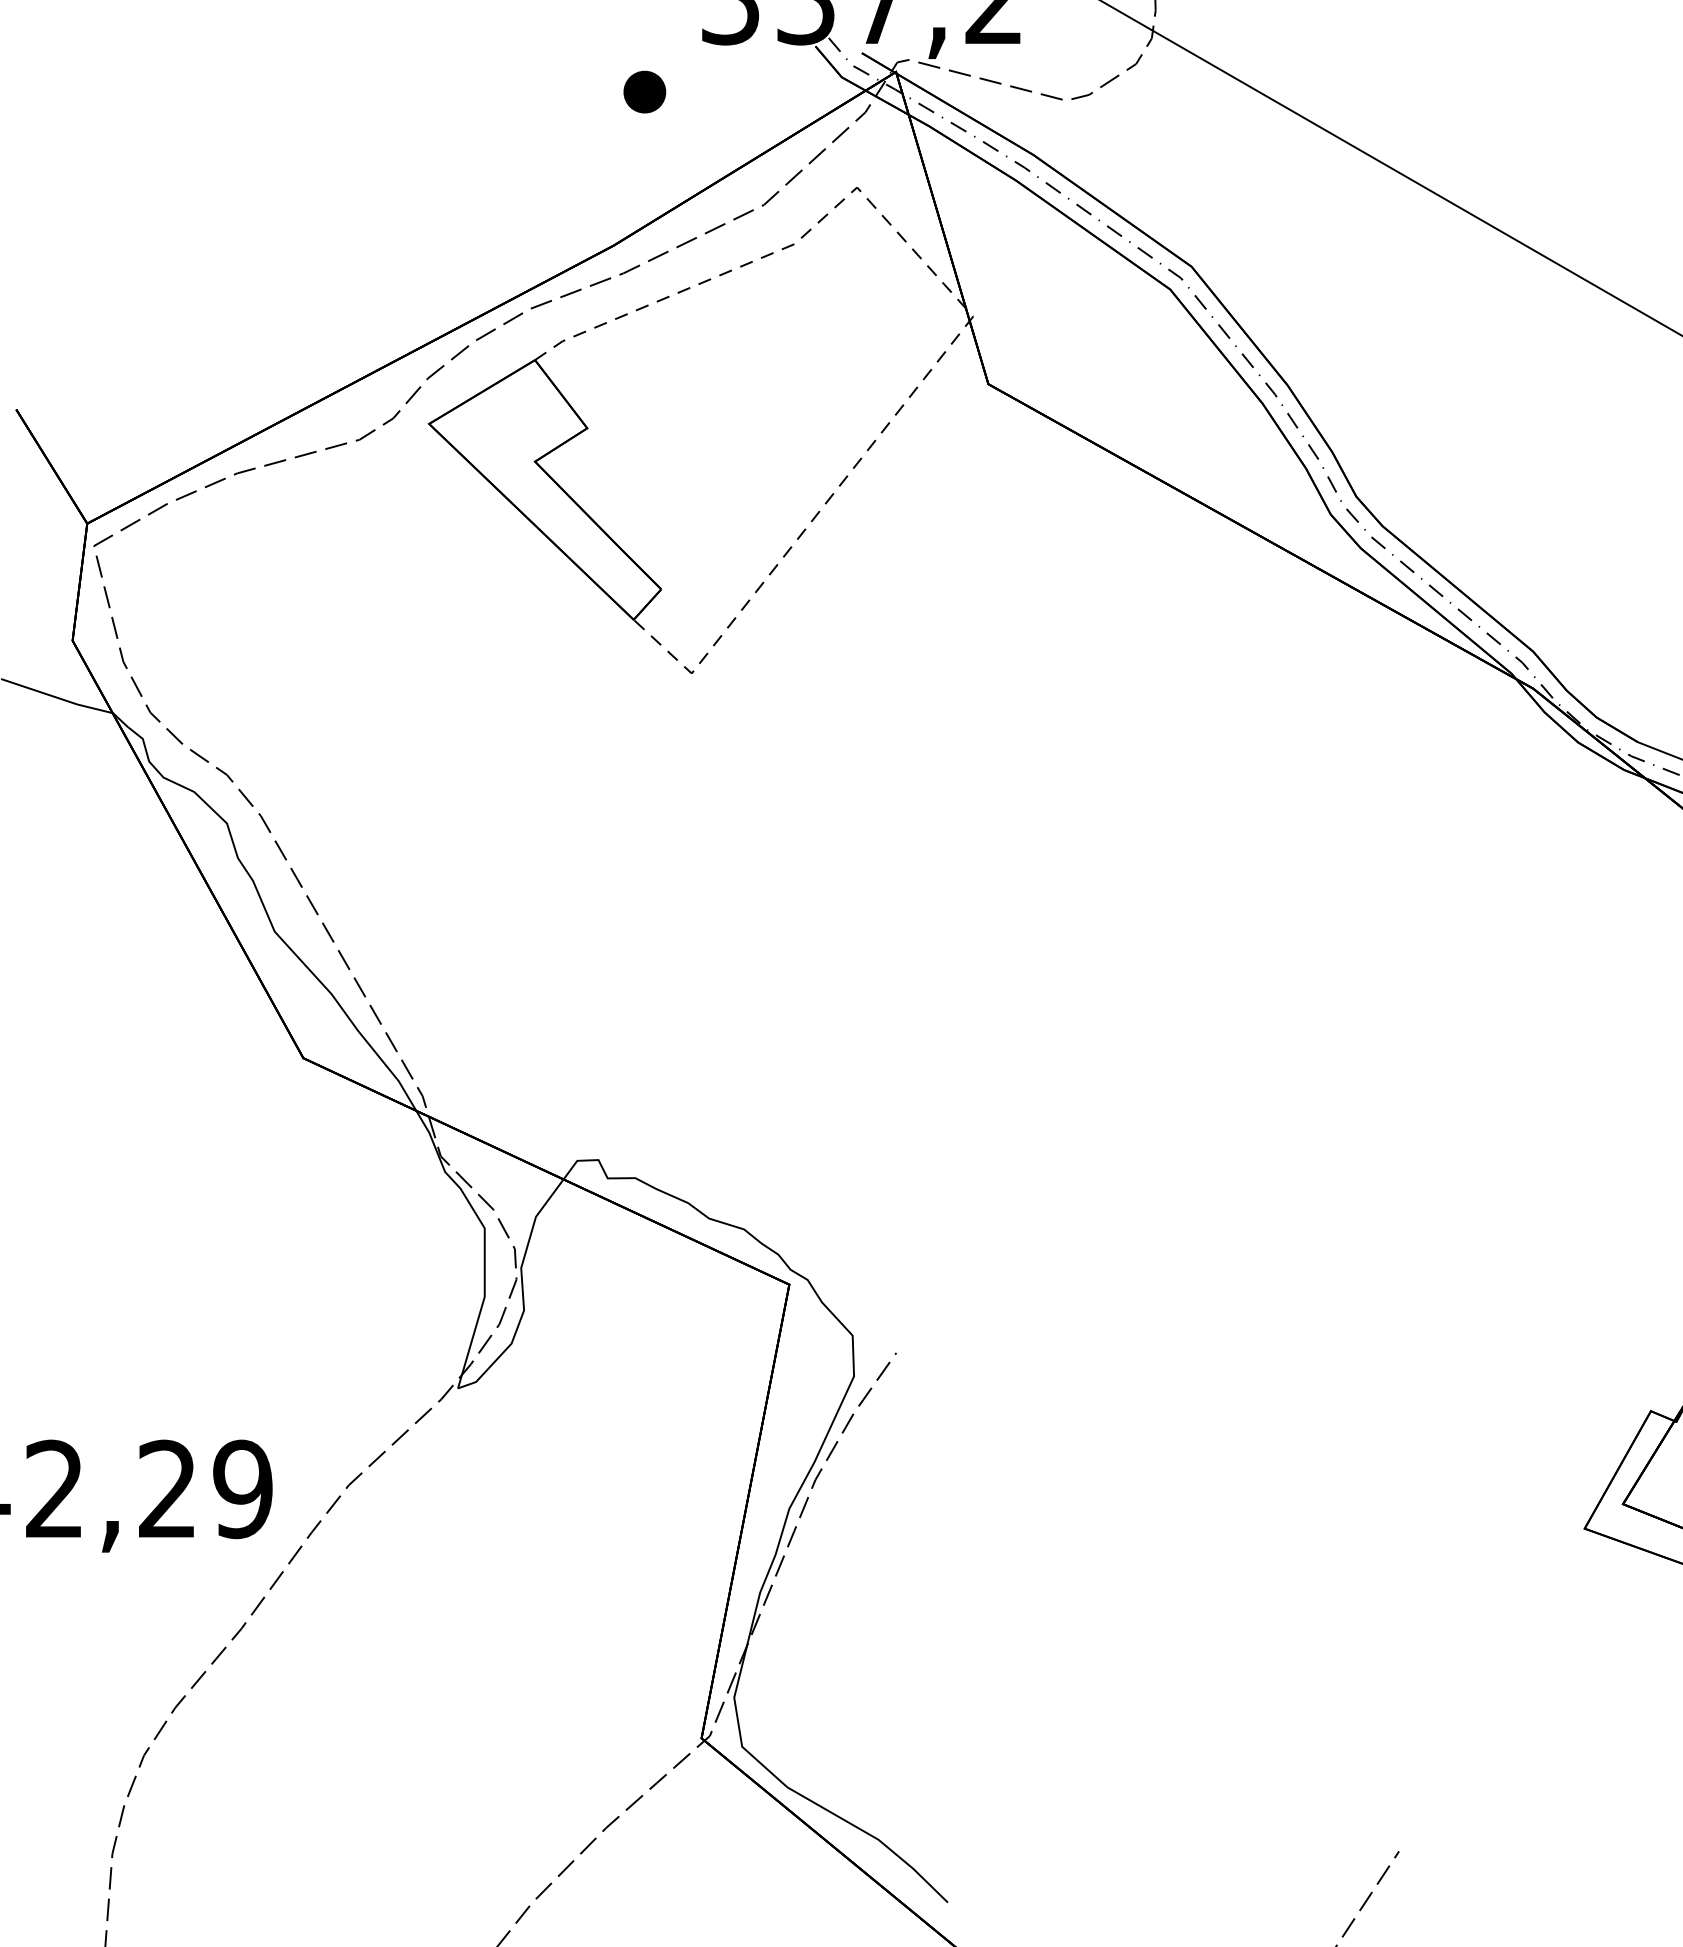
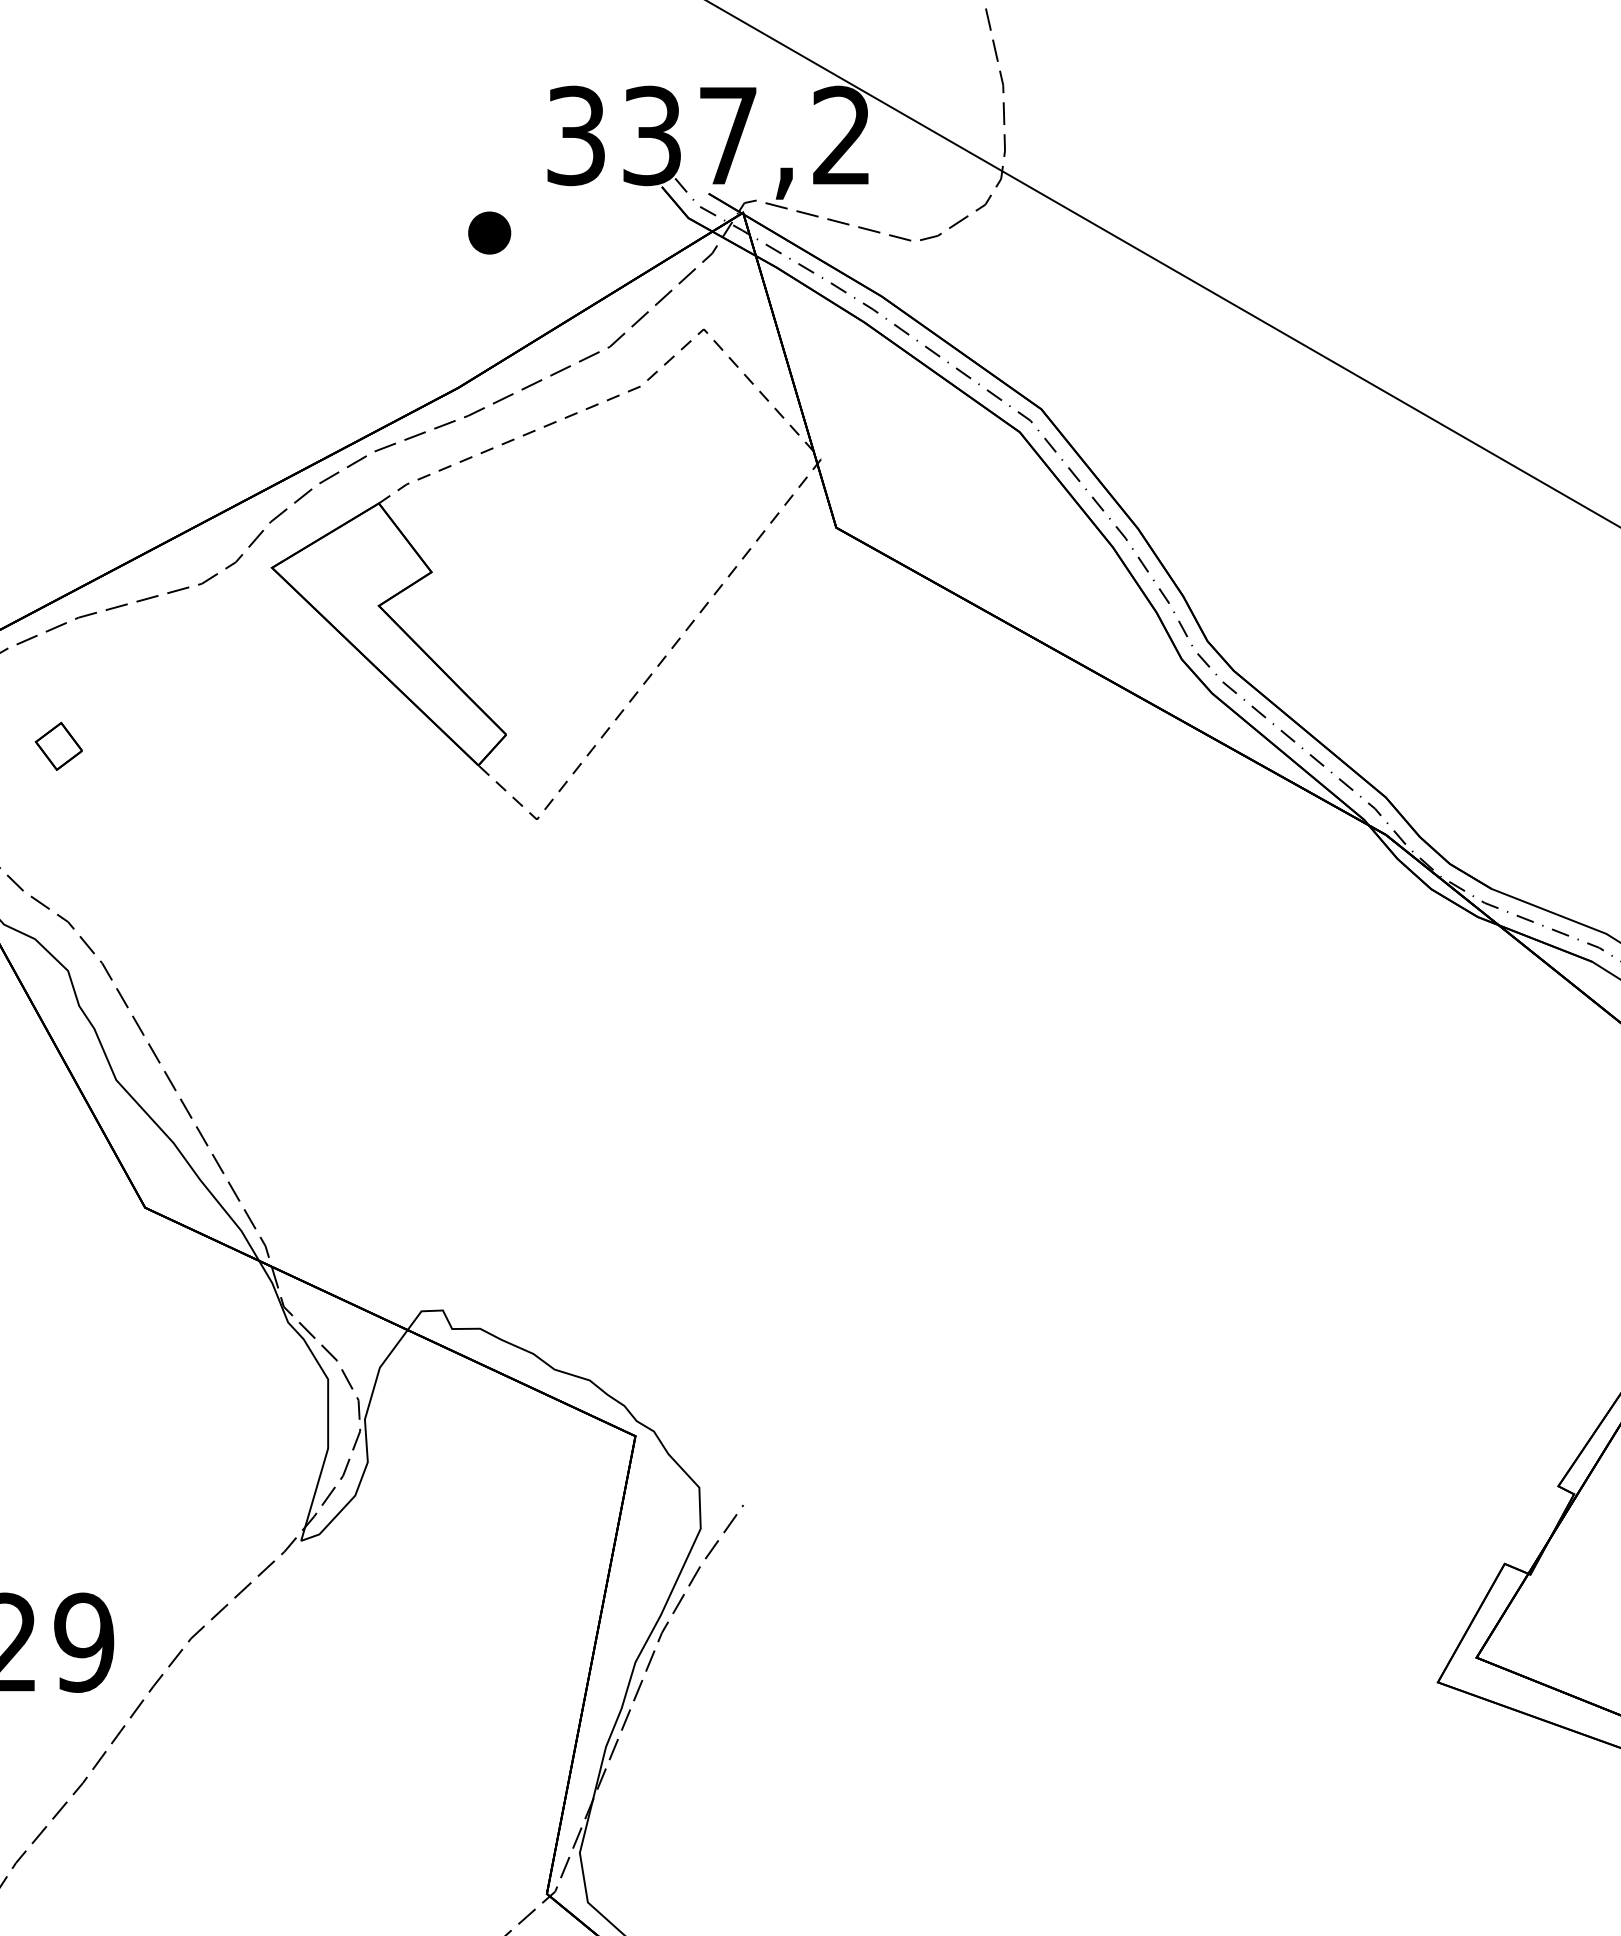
part: (217, 600) -> (58, 745), added

